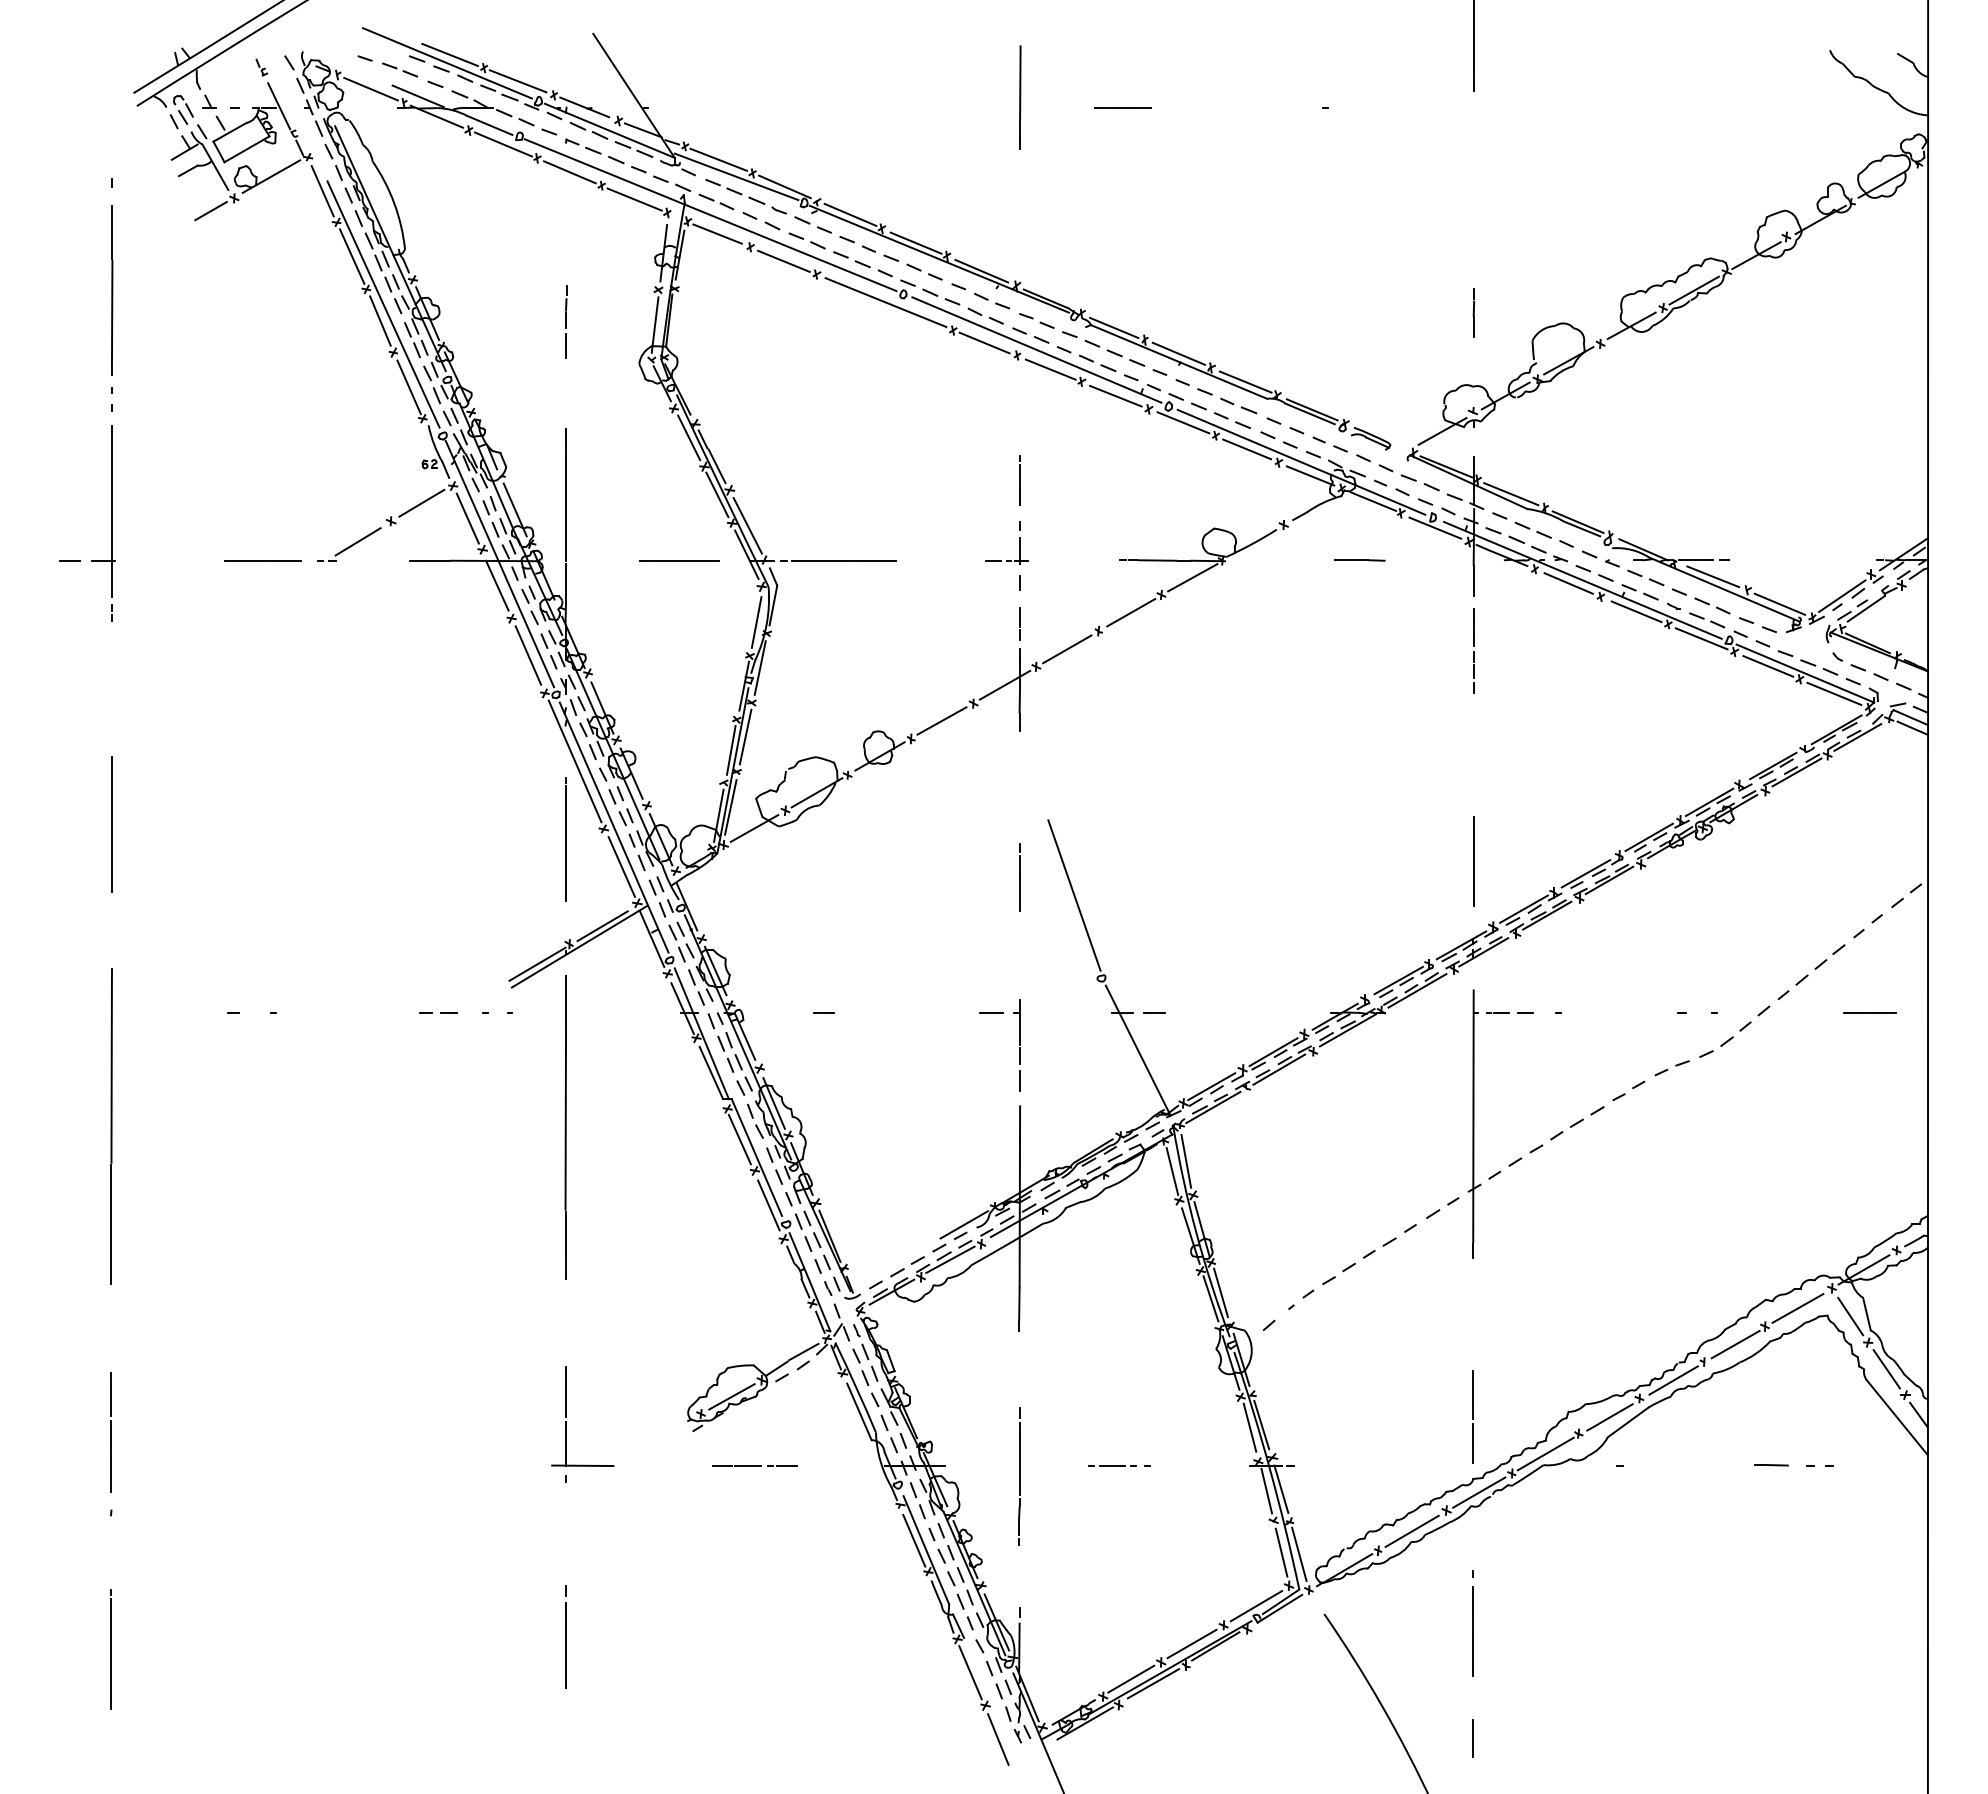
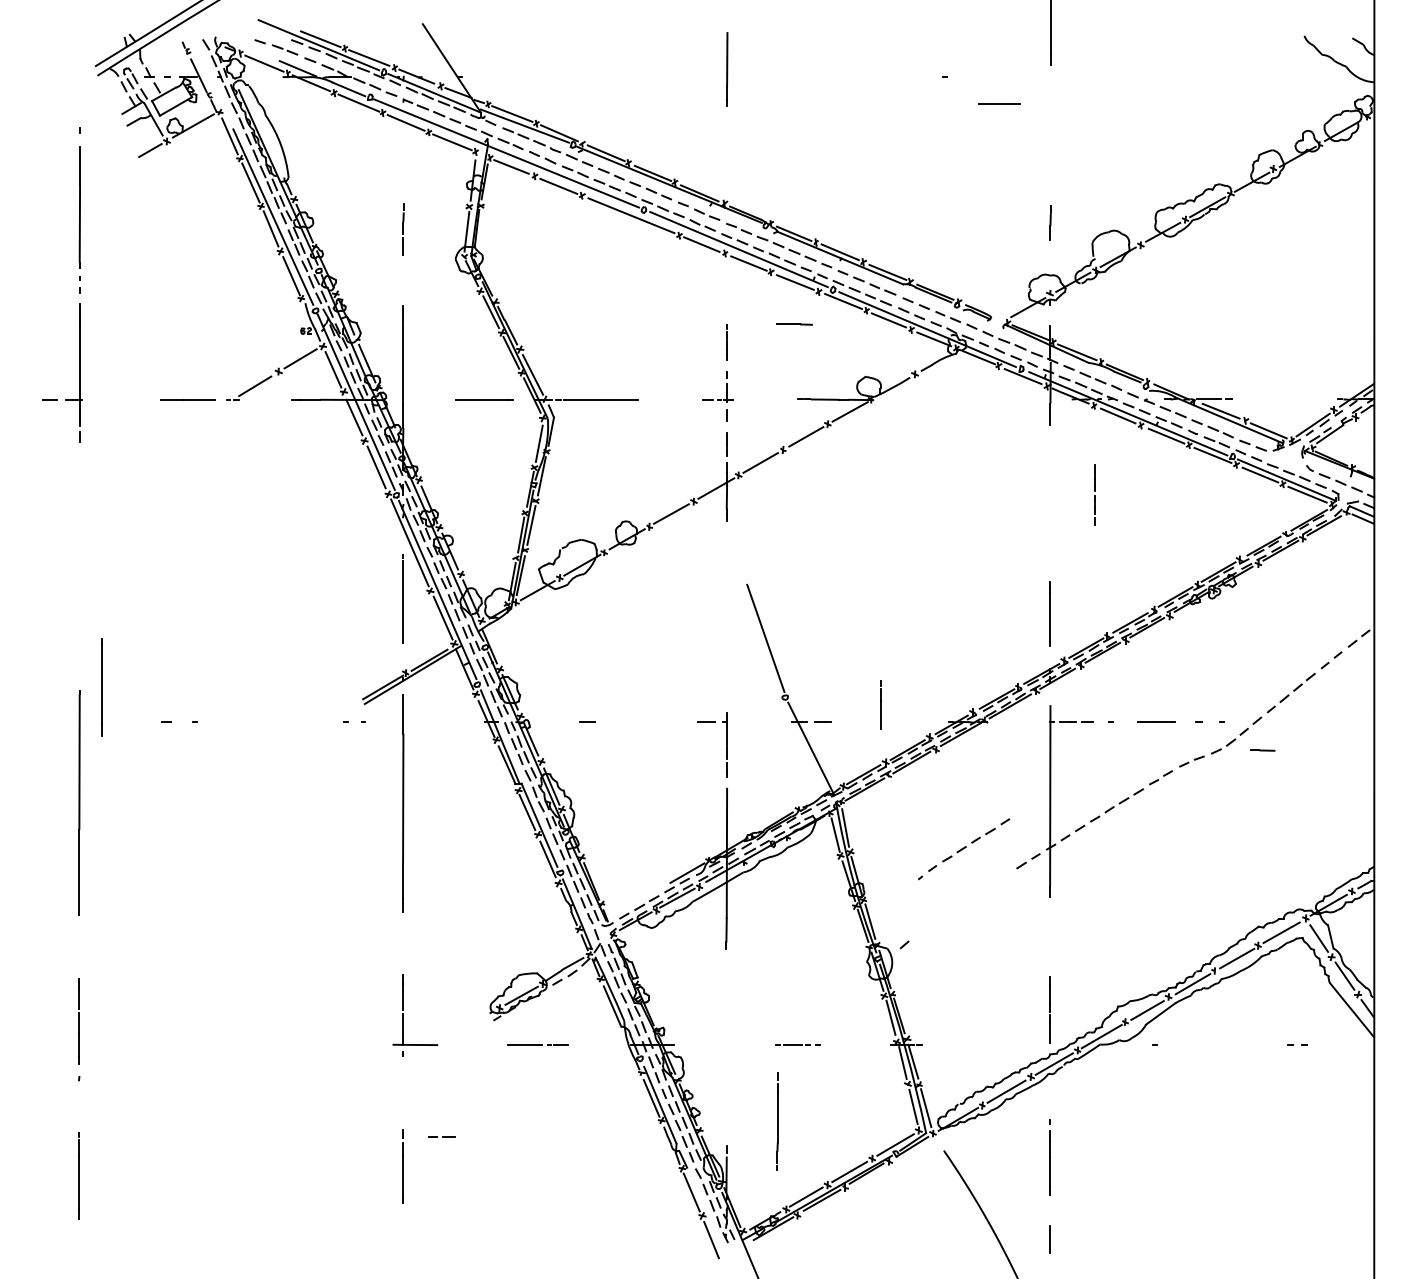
line: (1123, 107) -> (999, 103), moved
line: (1360, 560) -> (794, 324), moved
line: (1472, 651) -> (1094, 495), moved
line: (111, 824) -> (101, 687), moved
line: (1019, 877) -> (880, 704), moved
line: (439, 1012) -> (442, 1136), moved
line: (1869, 1012) -> (1156, 721), moved
part: (1353, 1267) -> (964, 849), moved
line: (1771, 1465) -> (1262, 750), moved
line: (1019, 1476) -> (777, 1121), moved

